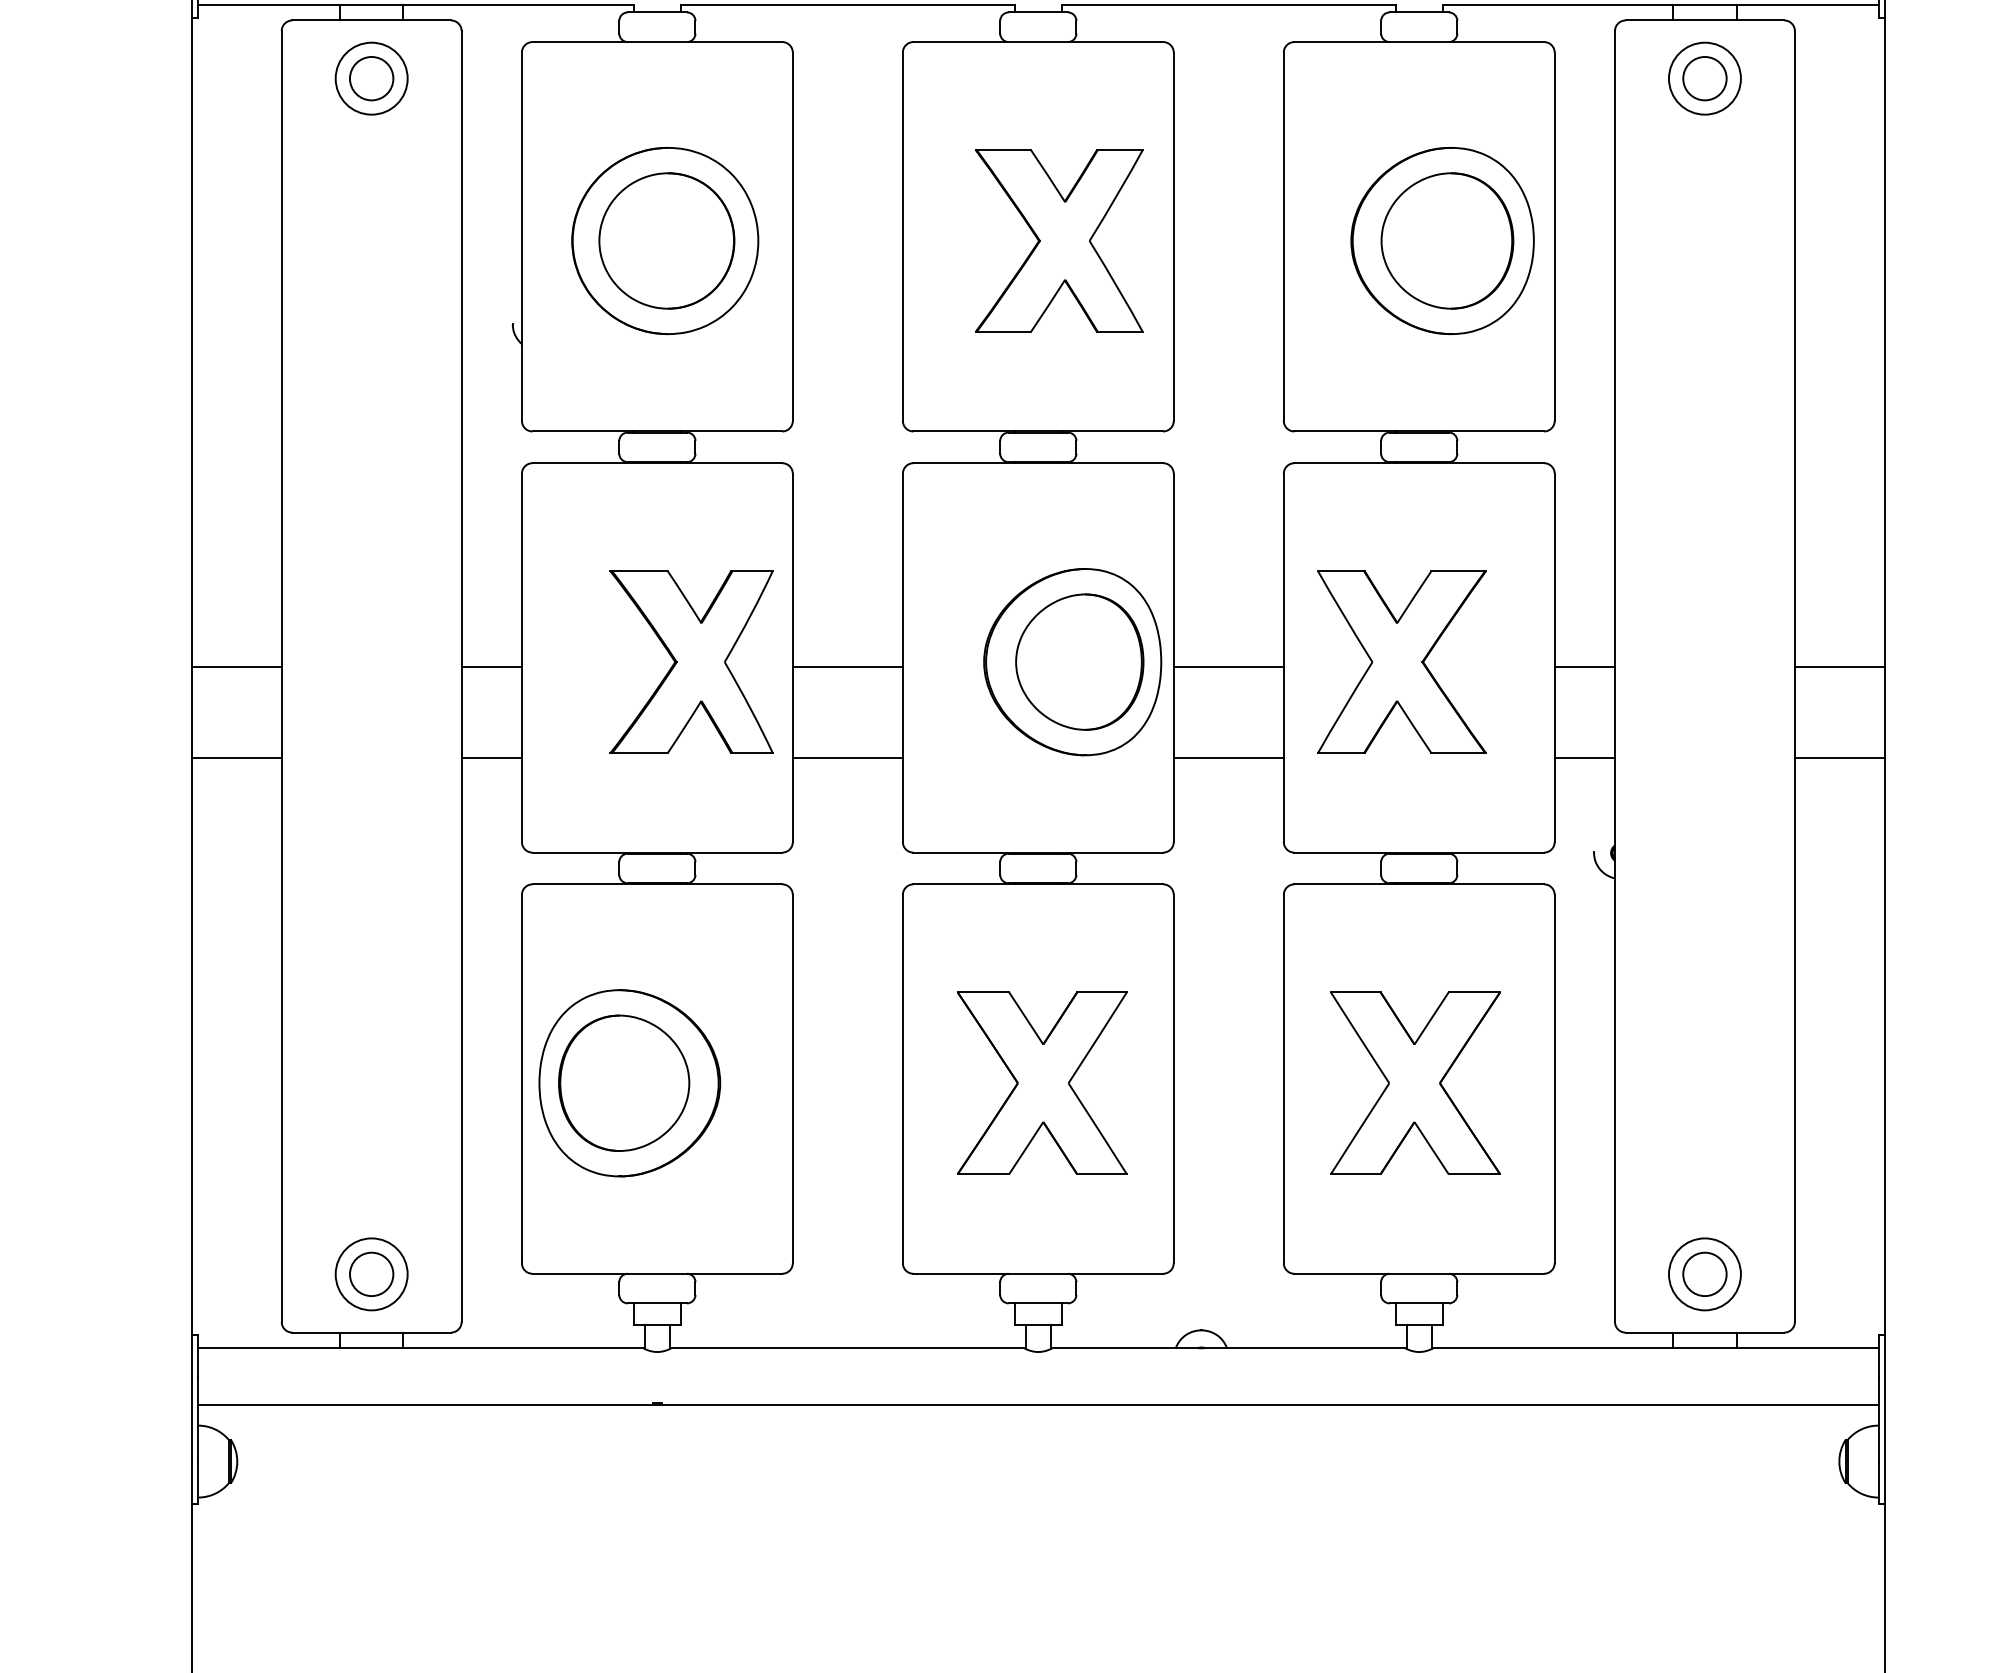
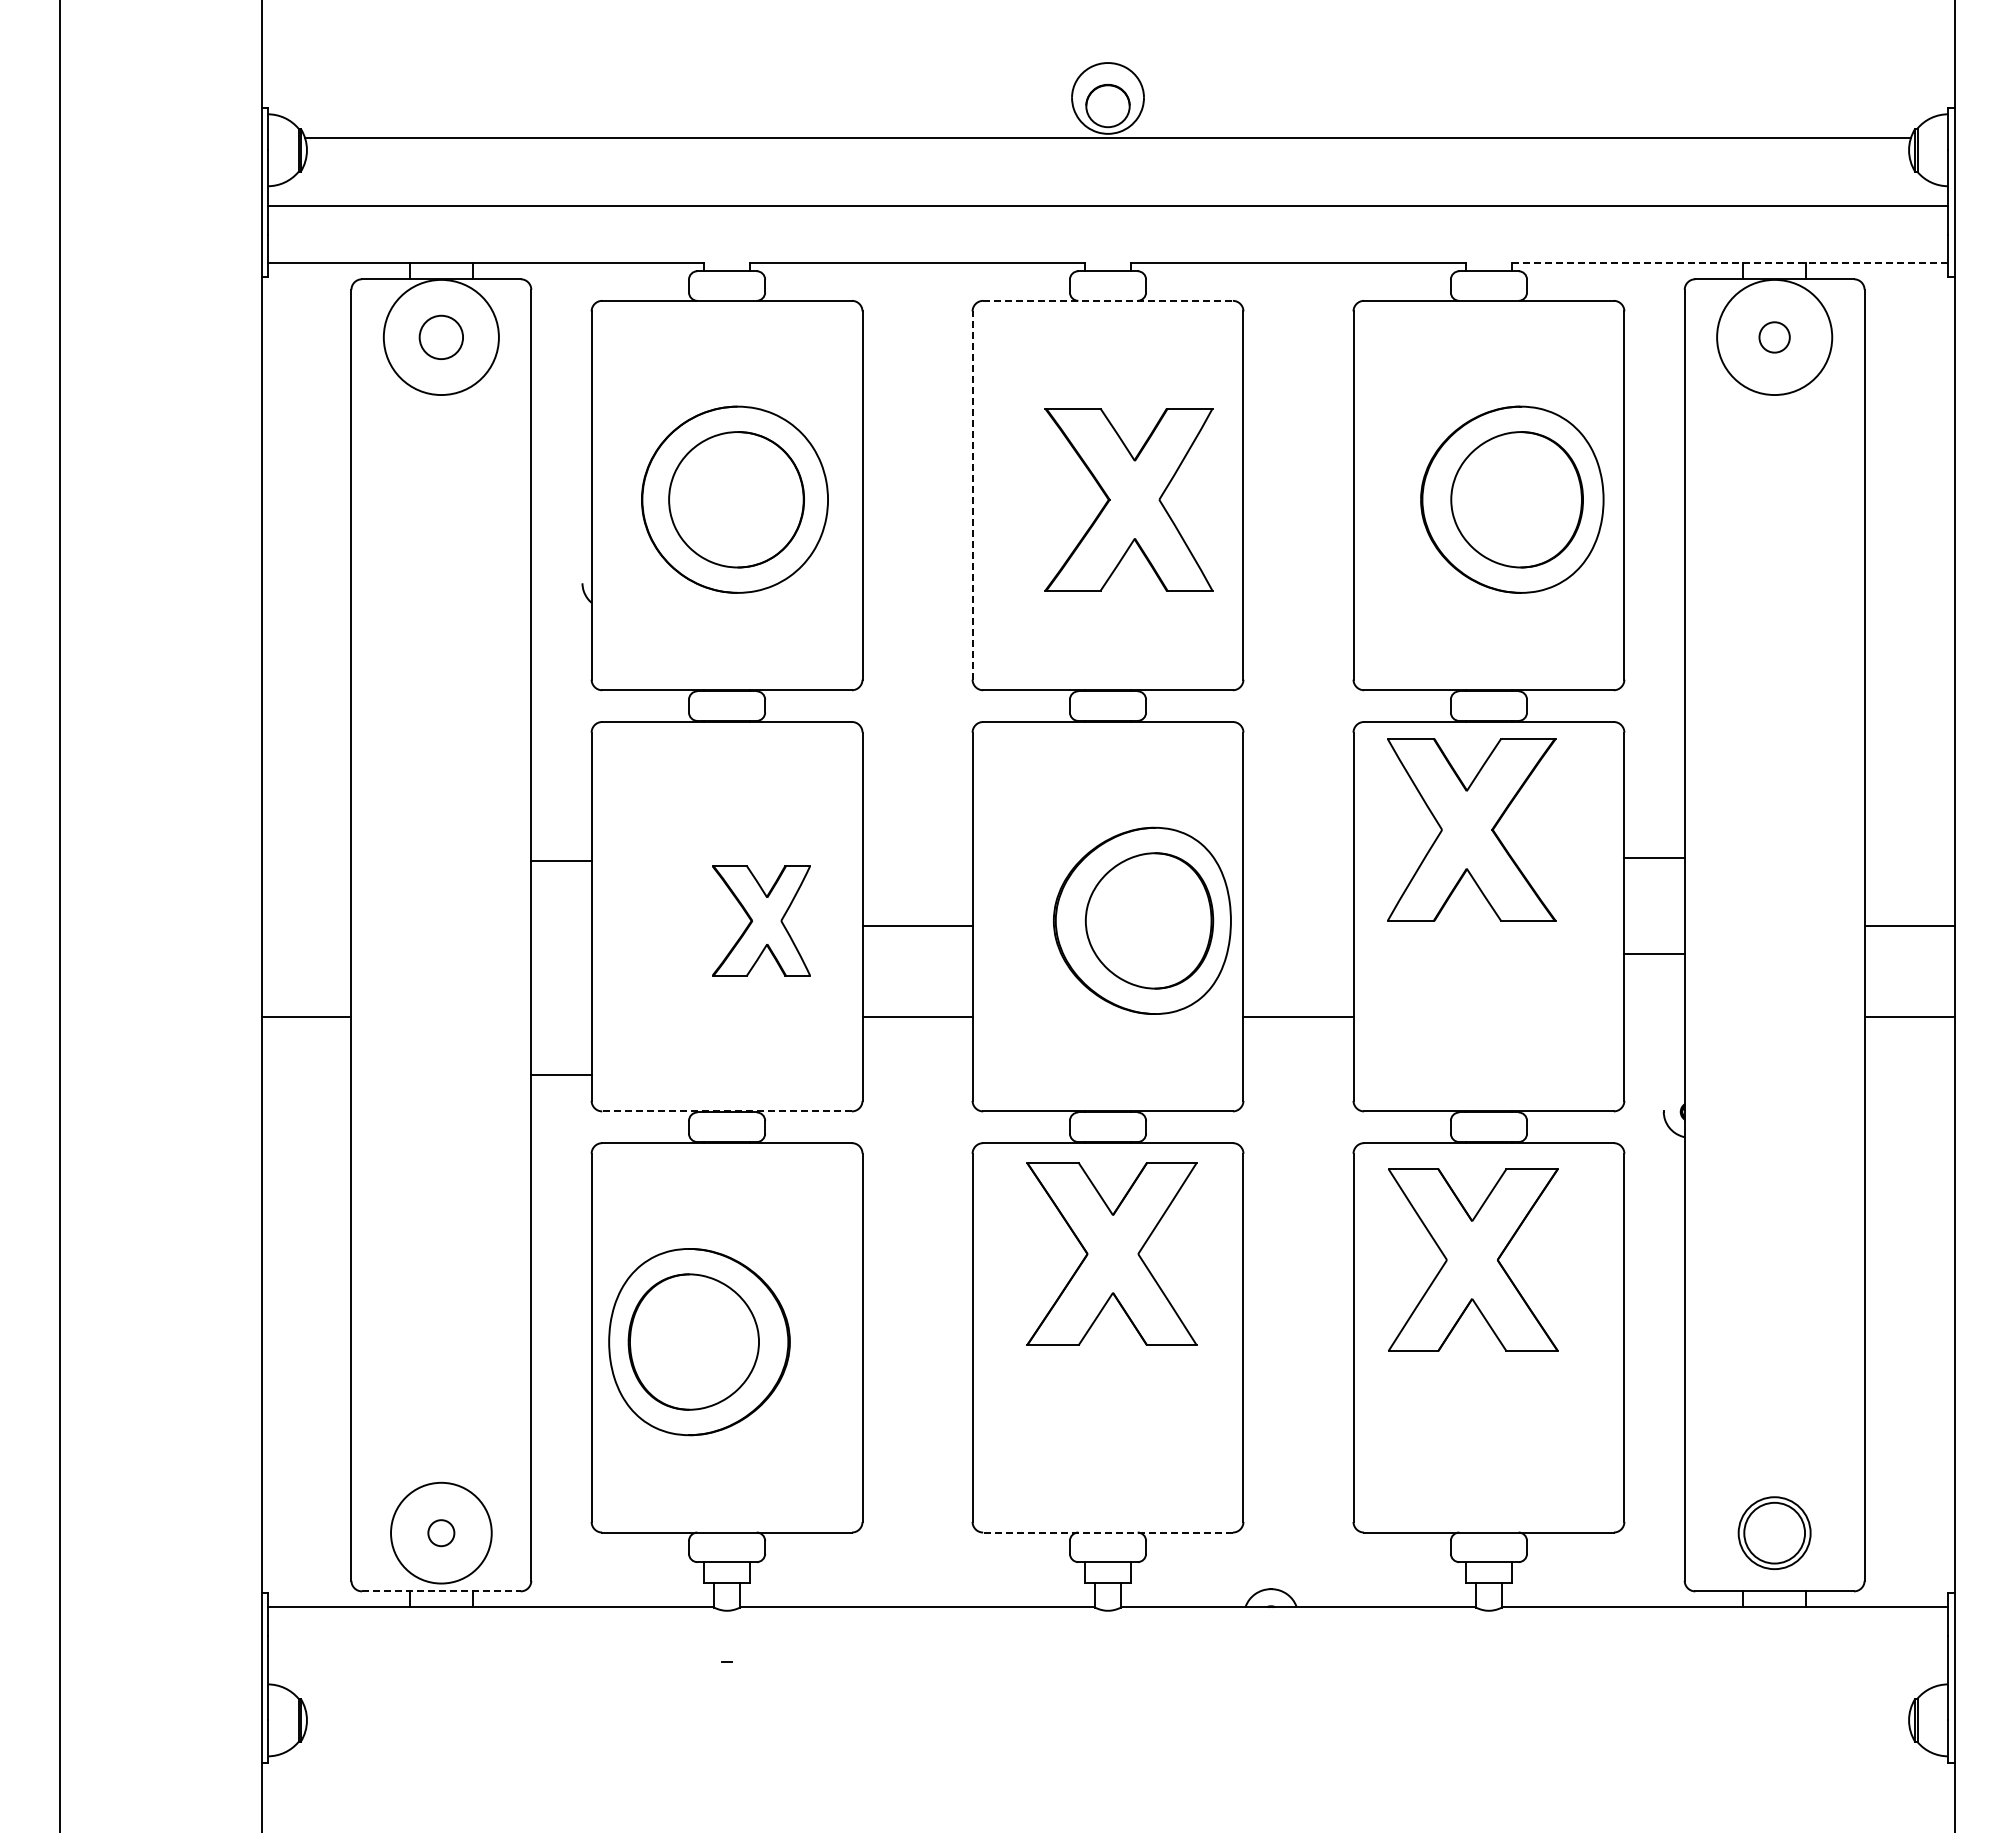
line: (1660, 4) -> (1730, 263), solid -> dashed
line: (1038, 41) -> (1108, 300), solid -> dashed
circle: (371, 78) -> (441, 337), size x1.6
circle: (1704, 78) -> (1774, 337), size x0.7
circle: (1704, 78) -> (1774, 337), size x1.6
line: (902, 236) -> (972, 495), solid -> dashed
part: (691, 661) -> (761, 920), size x0.6
part: (1401, 661) -> (1471, 829), moved
line: (236, 666) -> (306, 925), removed
line: (491, 666) -> (561, 860), moved
line: (1228, 666) -> (1298, 925), removed
line: (1584, 666) -> (1654, 857), moved
line: (491, 757) -> (561, 1074), moved
line: (1584, 757) -> (1654, 953), moved
line: (657, 852) -> (727, 1111), solid -> dashed
part: (1041, 1082) -> (1111, 1253), moved
part: (1415, 1082) -> (1473, 1259), moved
circle: (371, 1273) -> (441, 1532), size x0.6
line: (1038, 1273) -> (1108, 1532), solid -> dashed
circle: (1704, 1273) -> (1774, 1532), size x1.4
circle: (371, 1274) -> (441, 1533), size x1.4
line: (371, 1332) -> (441, 1591), solid -> dashed
line: (1037, 1405) -> (1107, 1664), removed

